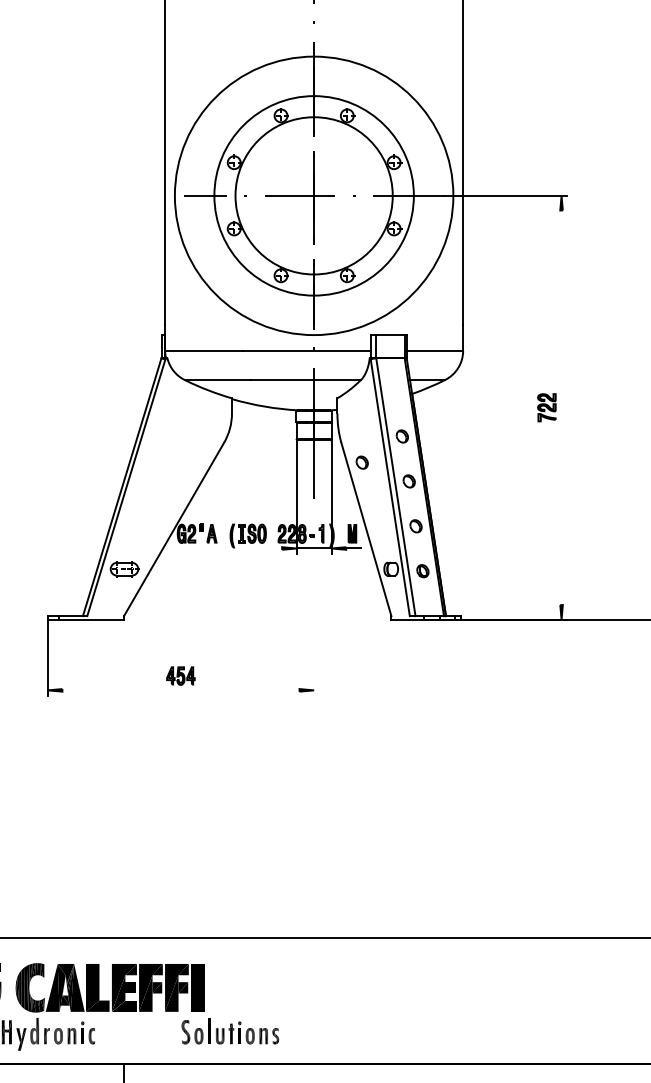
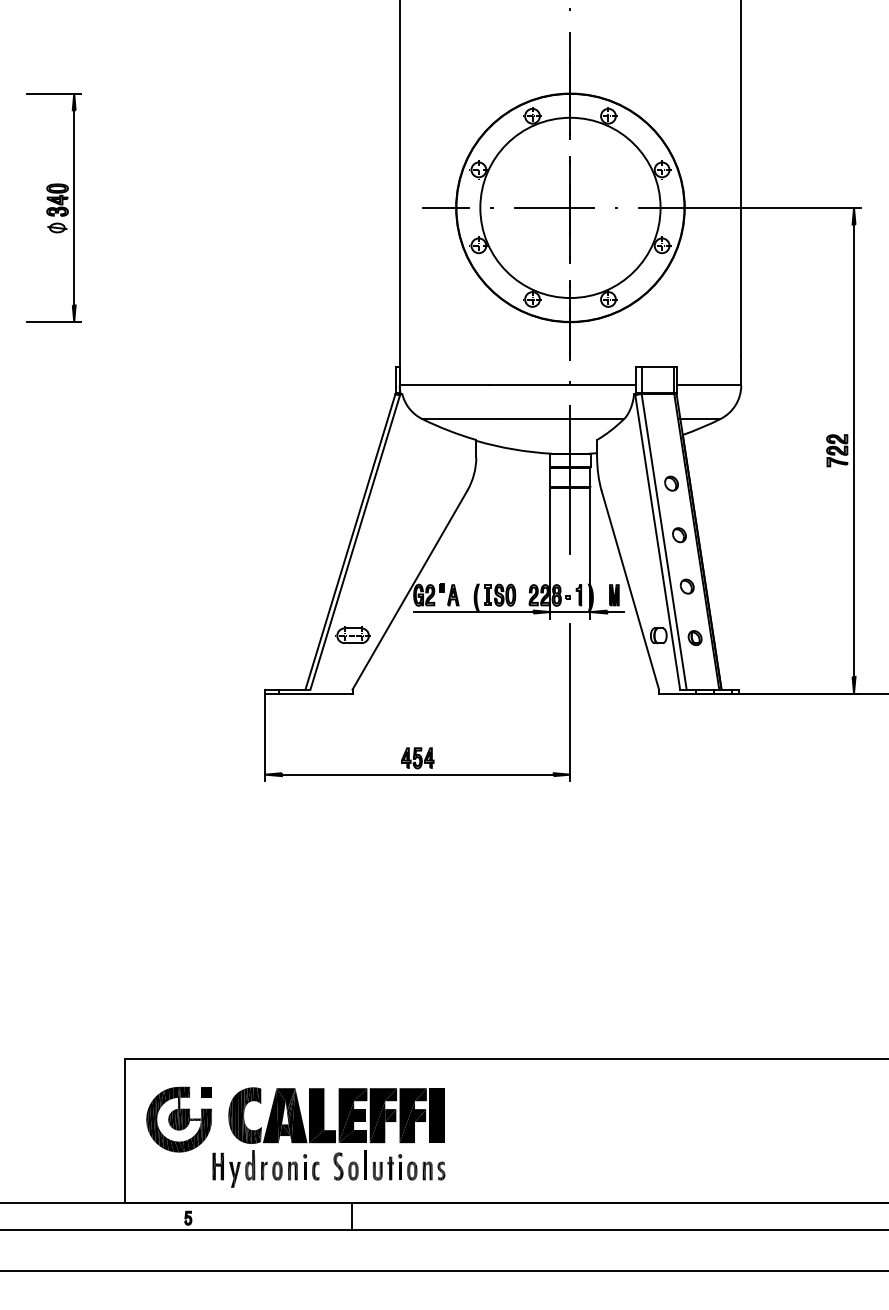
circle: (314, 195) -> (570, 207), size x0.71
line: (561, 407) -> (854, 450), added
part: (362, 462) -> (625, 513), removed
line: (229, 548) -> (473, 612), added
line: (314, 627) -> (570, 702), added
line: (180, 690) -> (417, 774), added
part: (230, 1031) -> (389, 1165), moved

